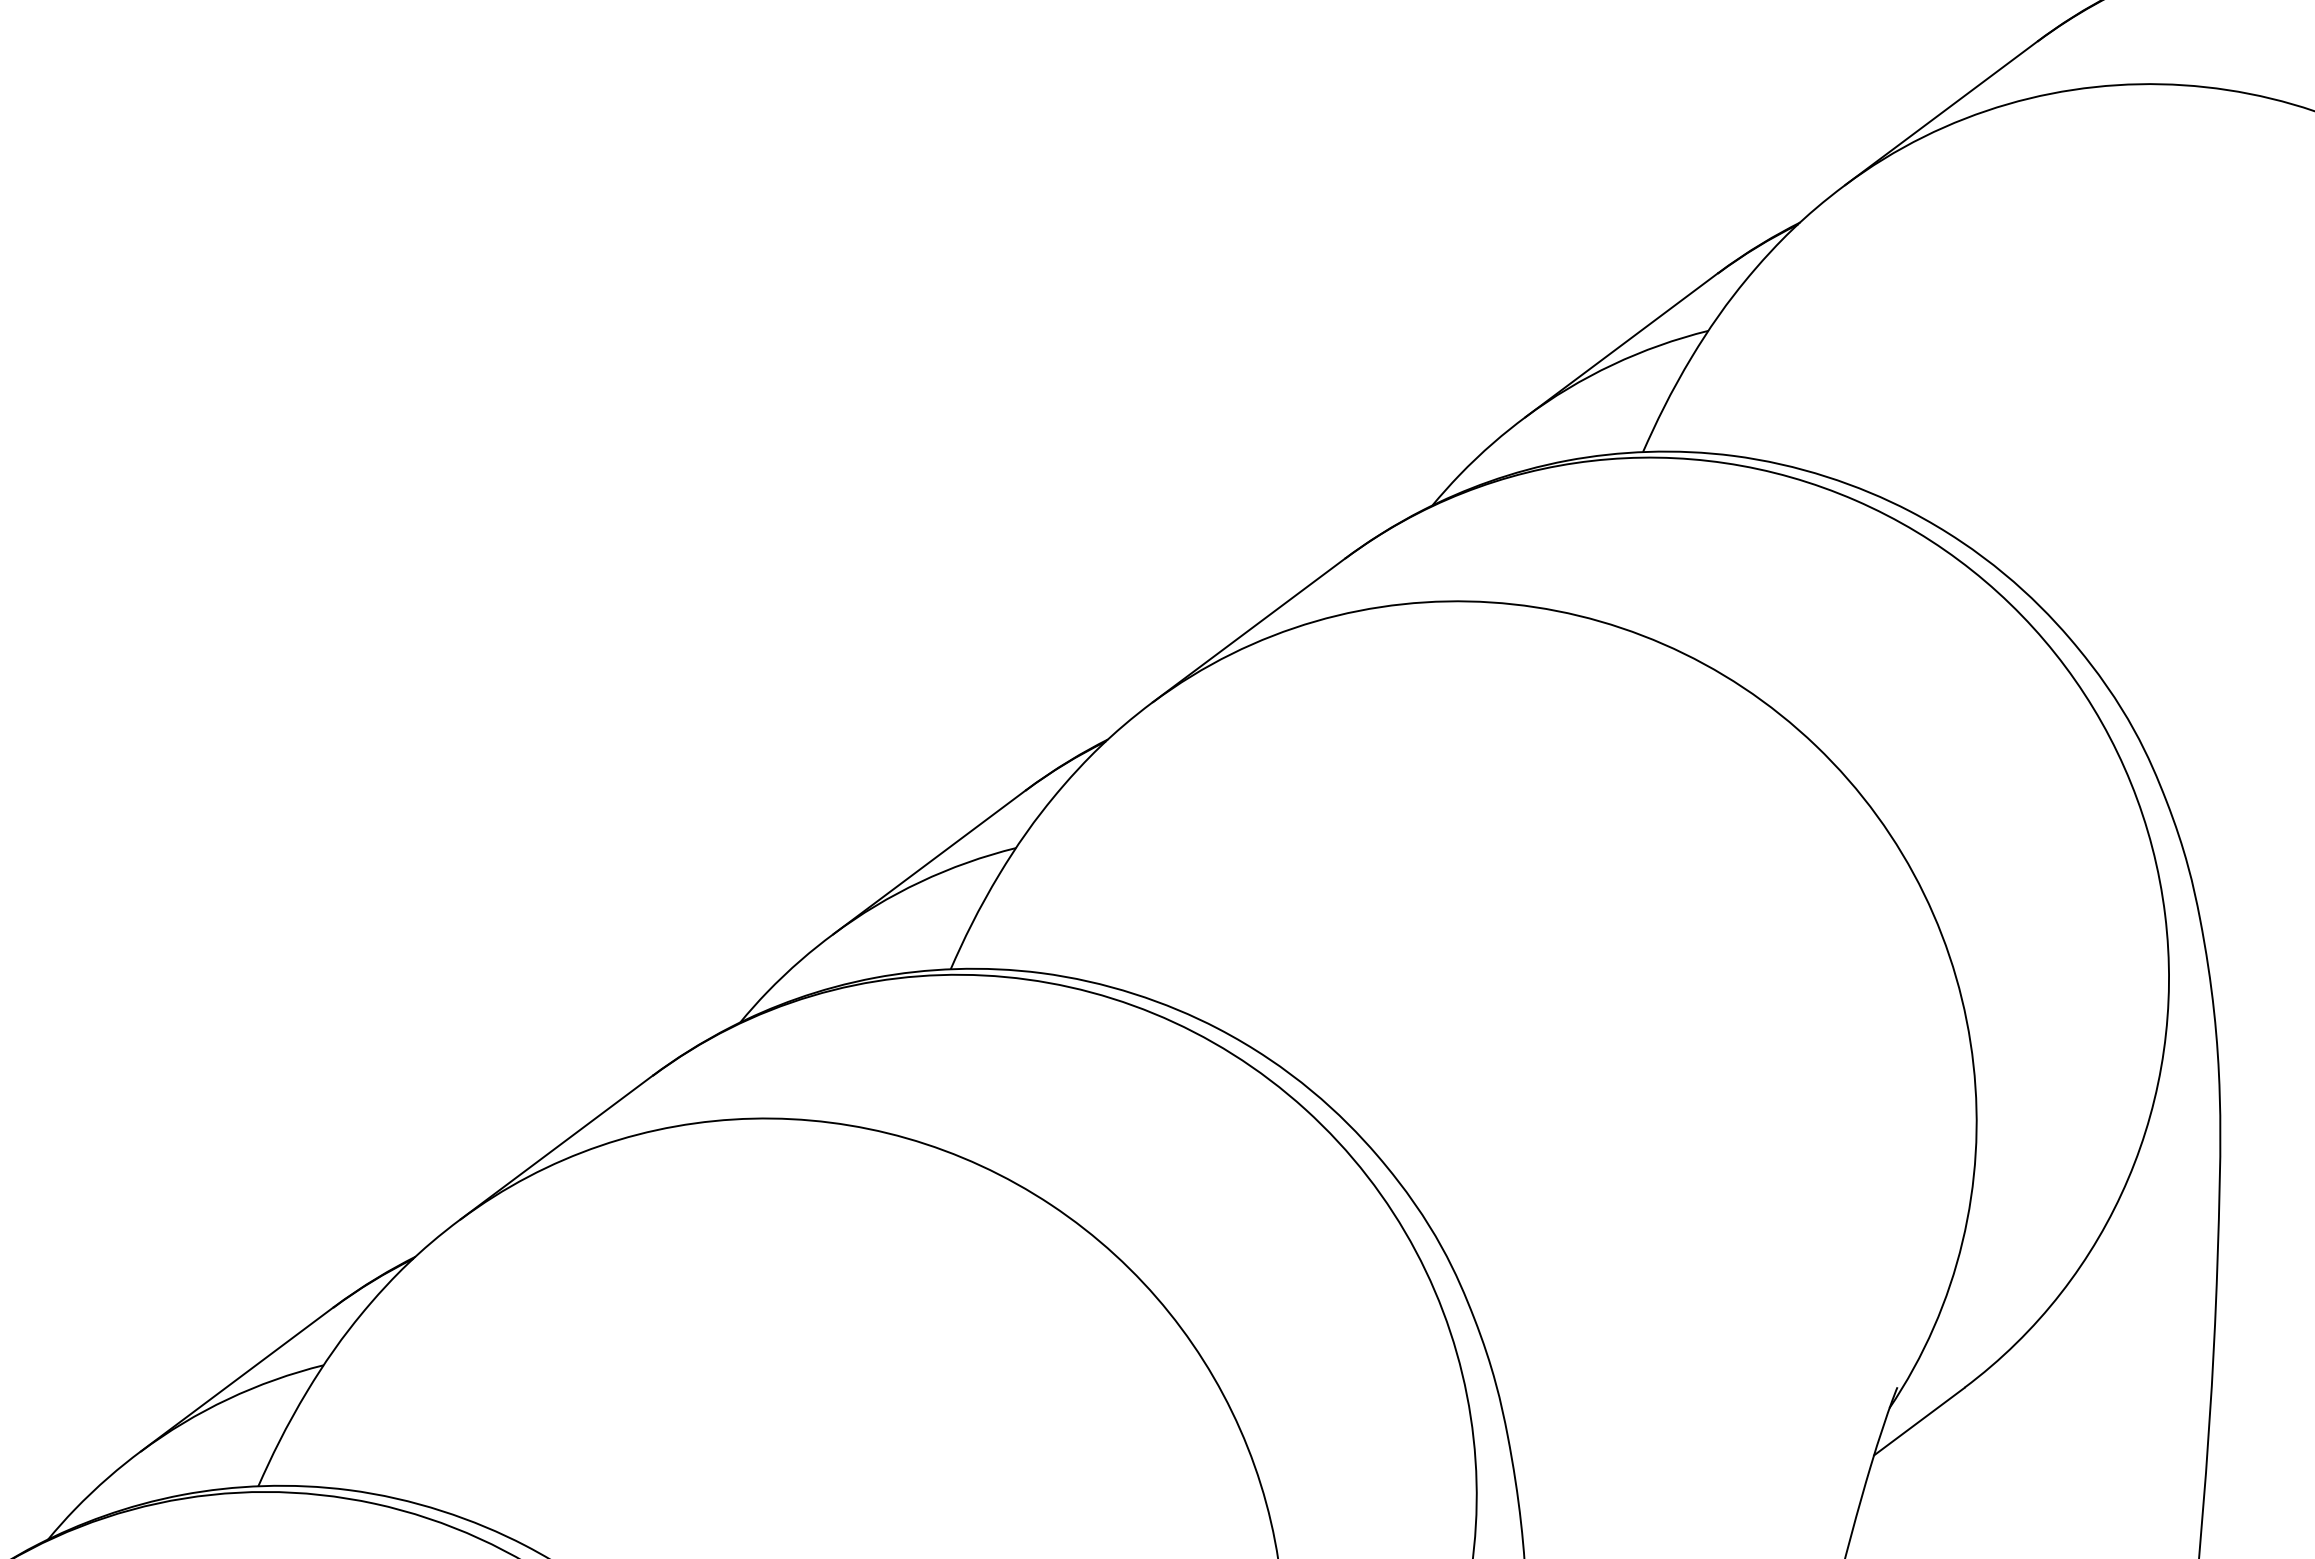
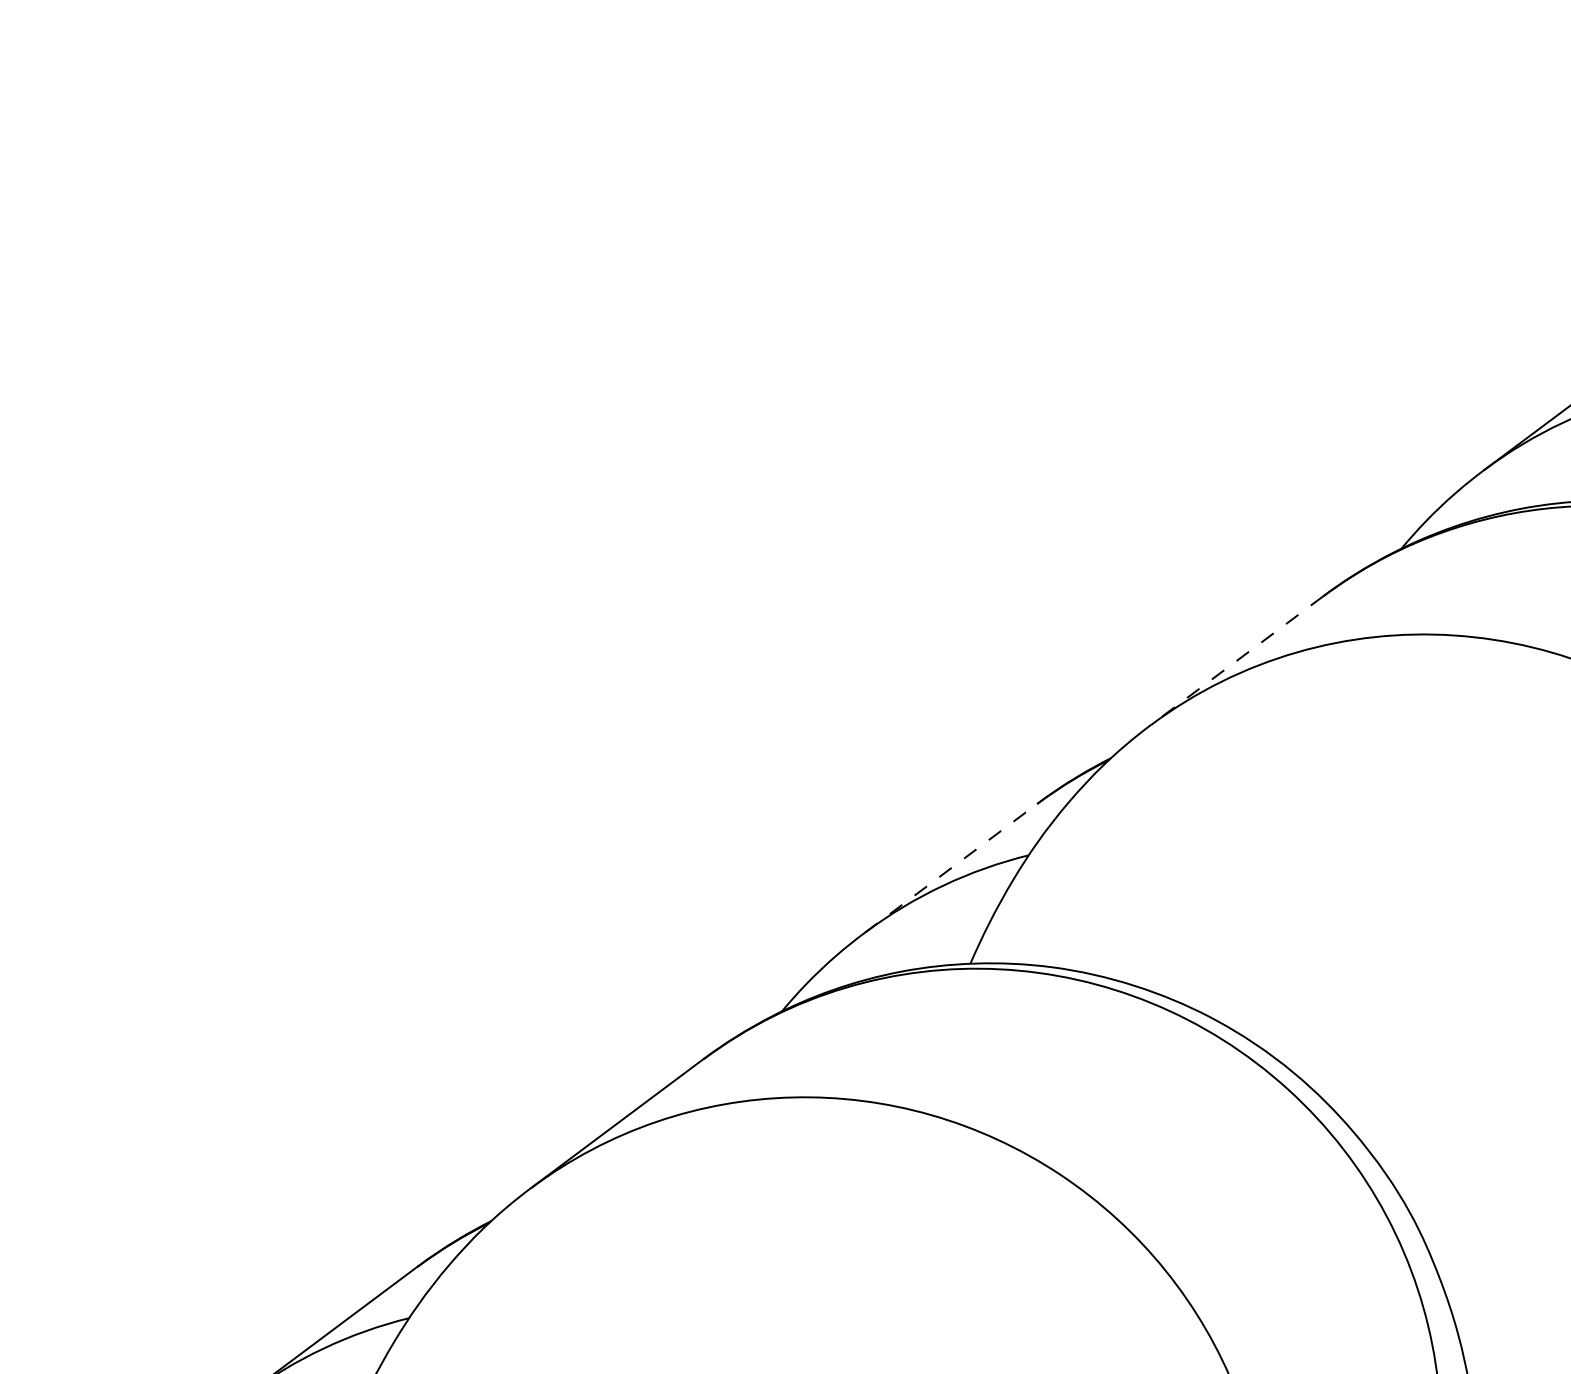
line: (1248, 630) -> (1236, 660), solid -> dashed
line: (929, 862) -> (951, 868), solid -> dashed

